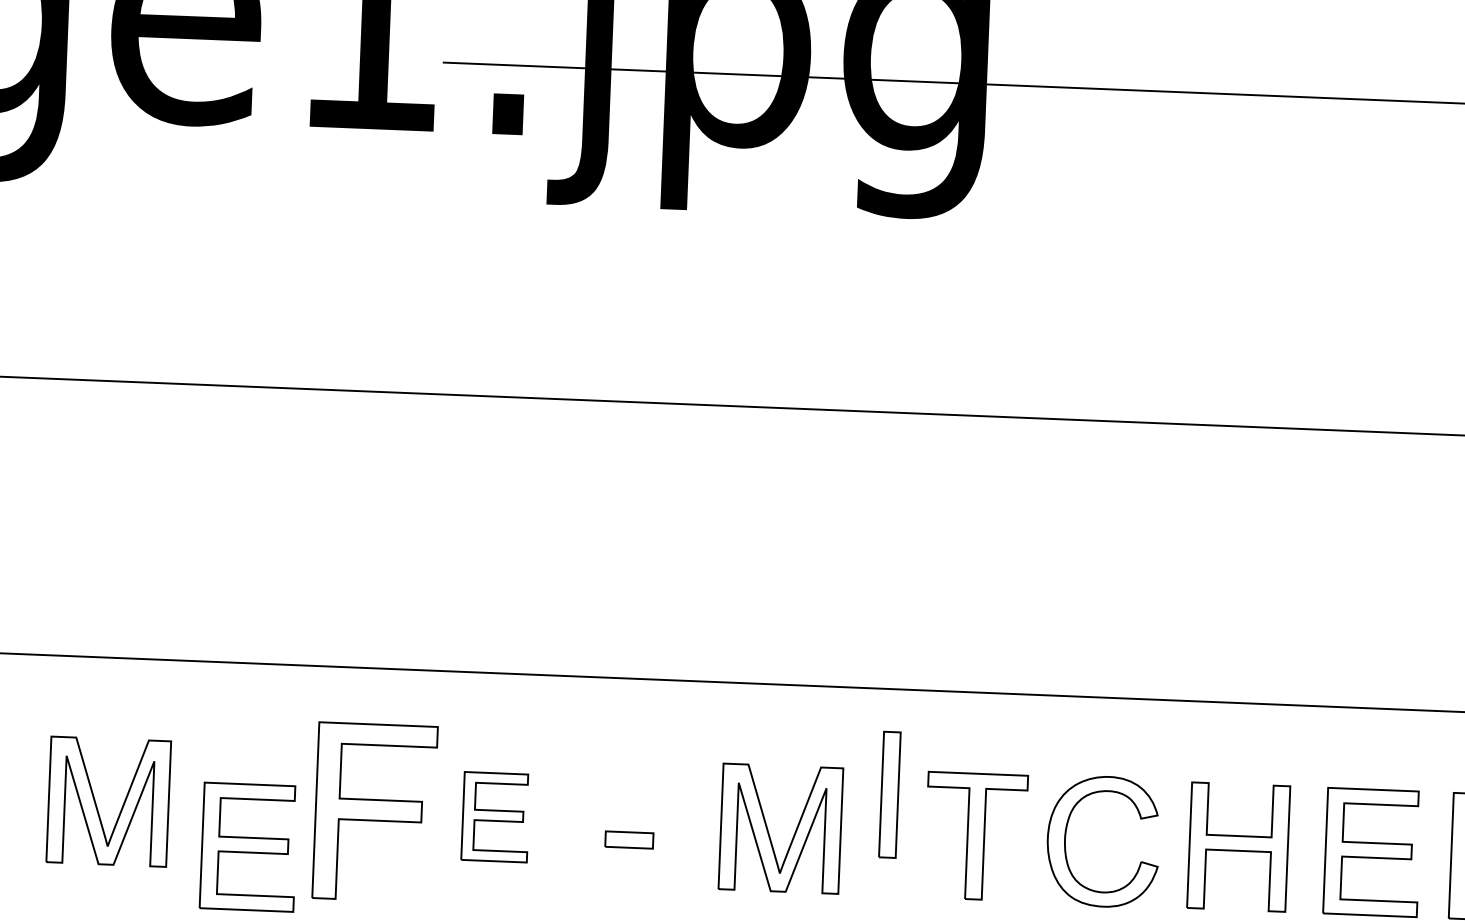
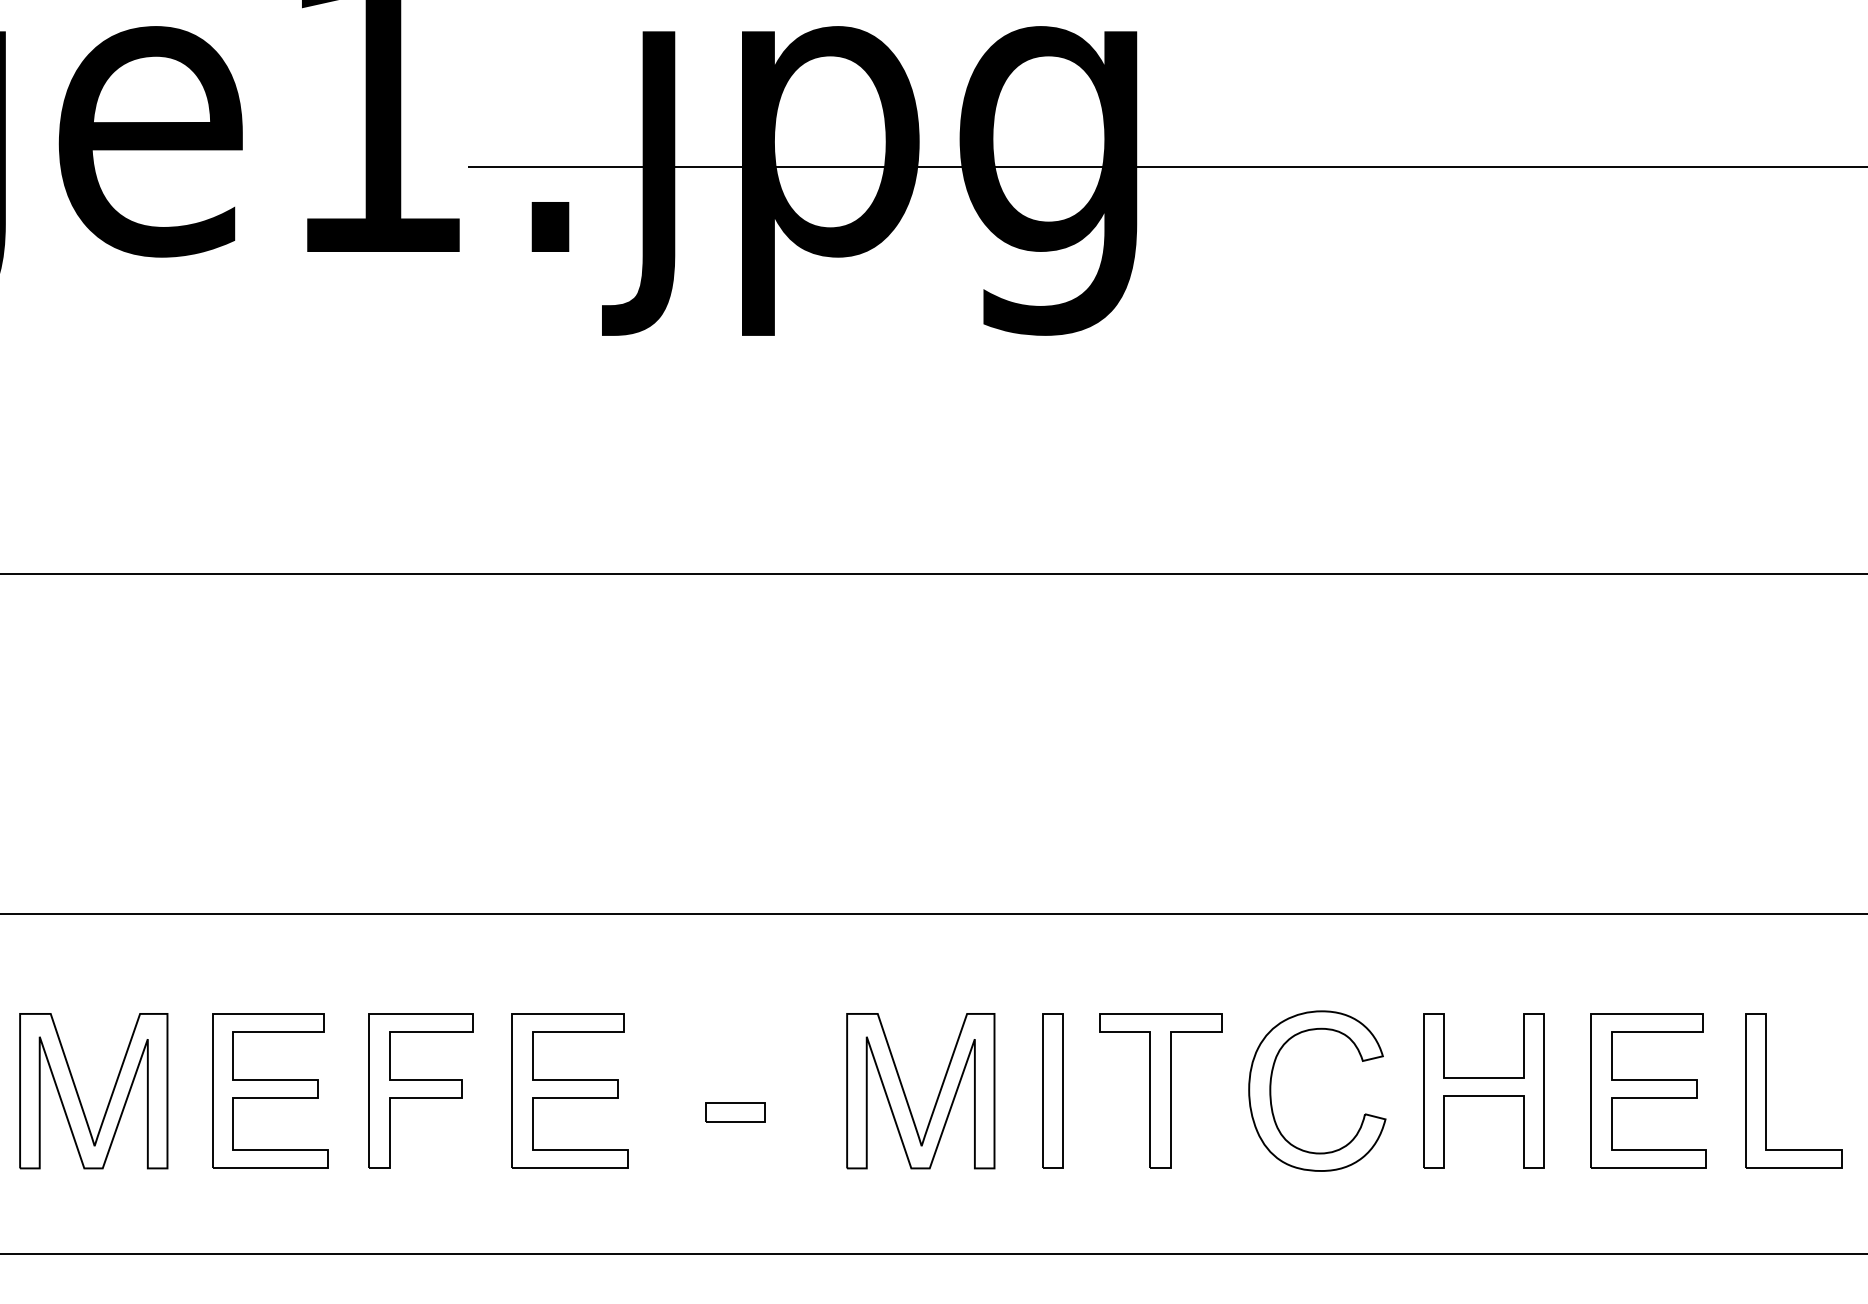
part: (889, 794) -> (1052, 1090), moved
part: (374, 811) -> (420, 1090), size x0.71
part: (495, 816) -> (569, 1090), size x1.43
part: (249, 846) -> (270, 1090), moved

